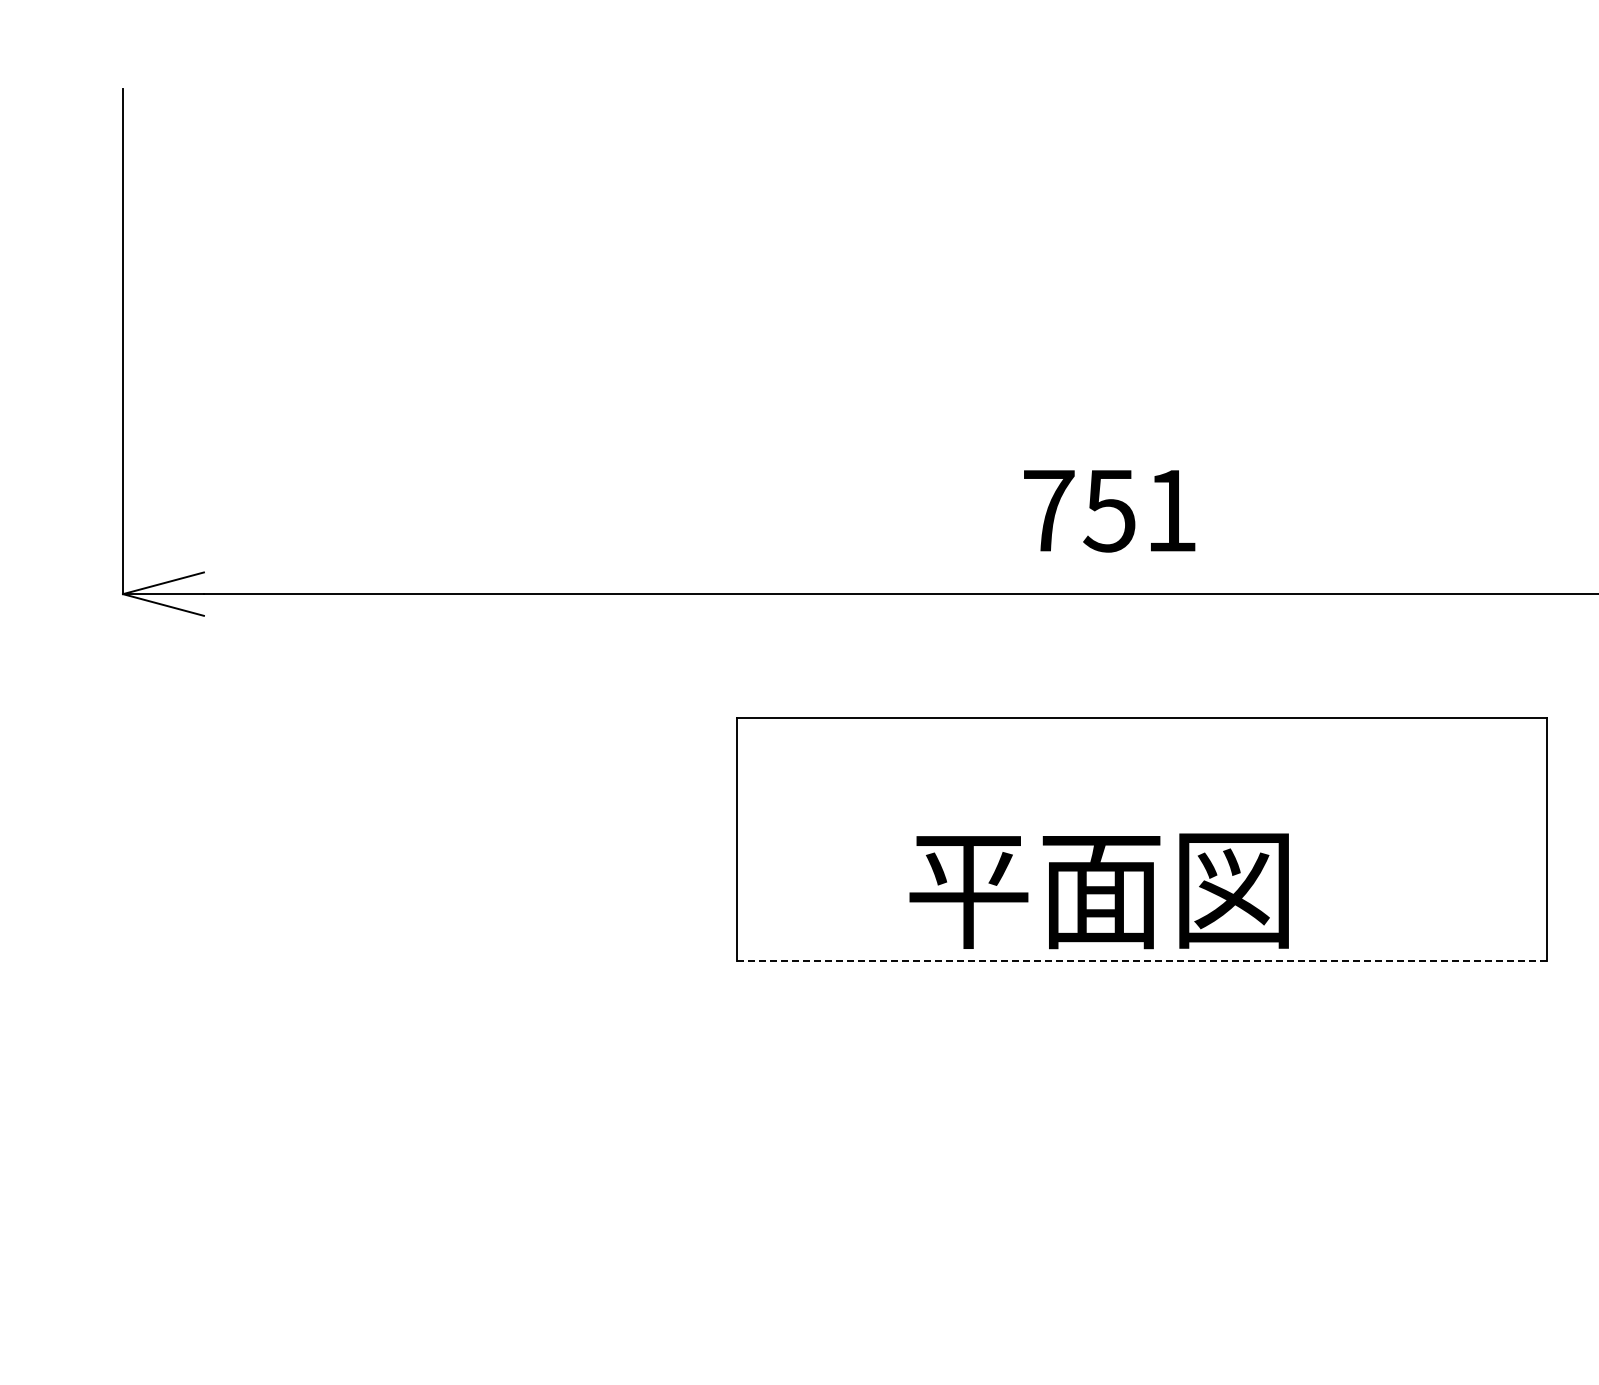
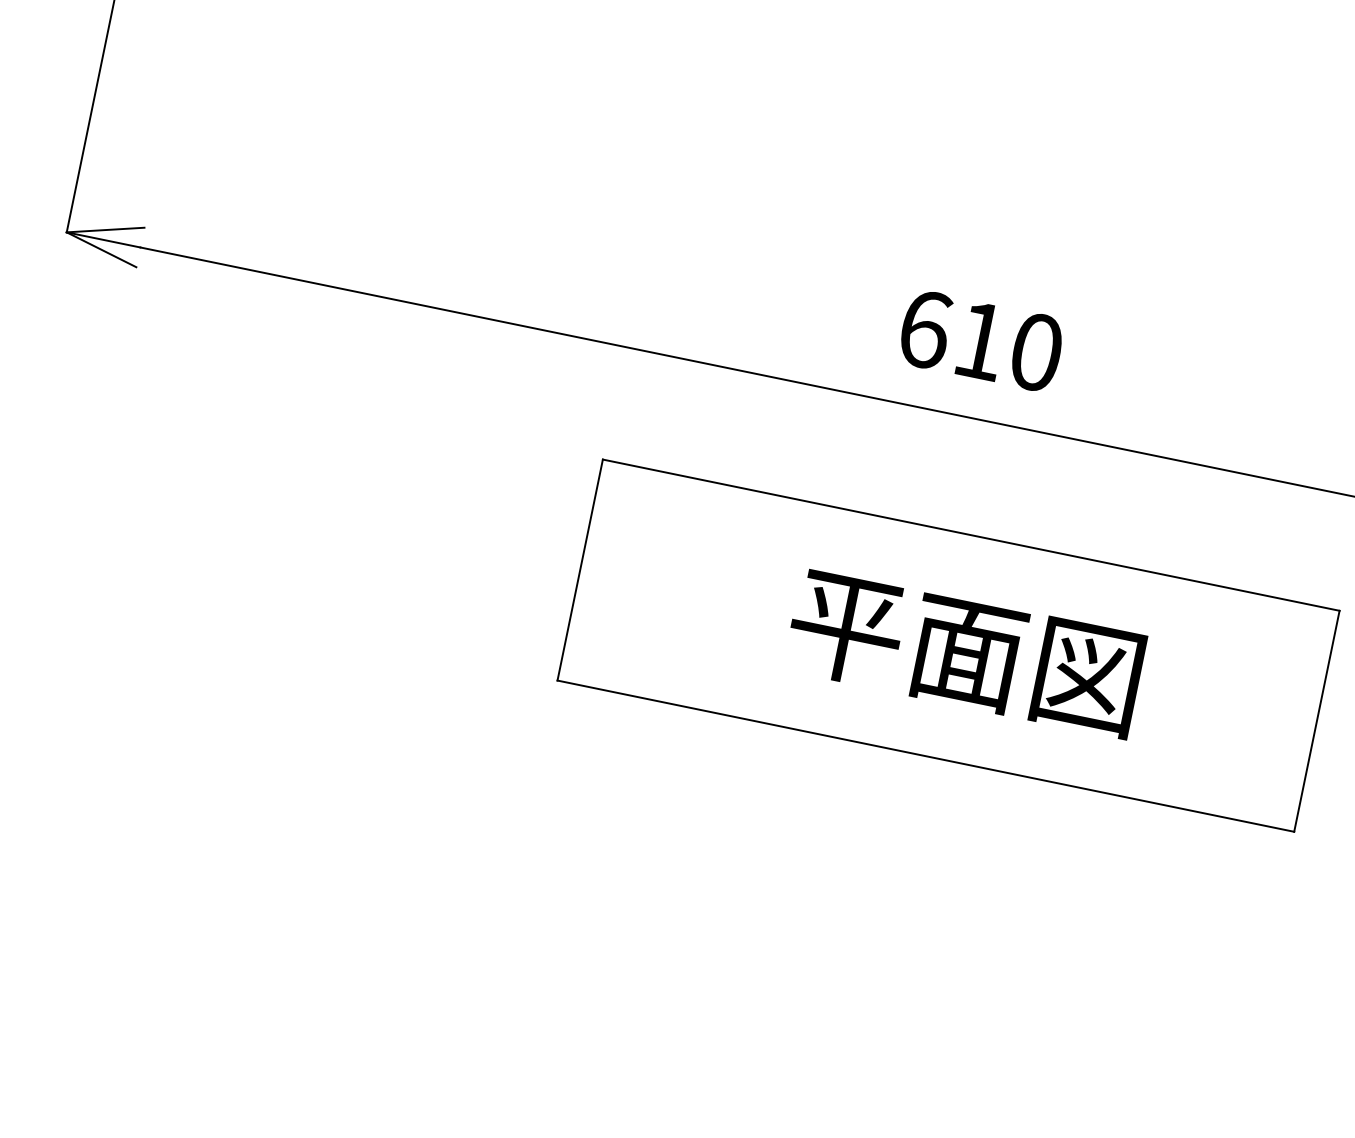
text: (1110, 510) -> (981, 340), 751 -> 610
text: (1098, 891) -> (964, 653), moved
line: (1142, 960) -> (926, 756), dashed -> solid

